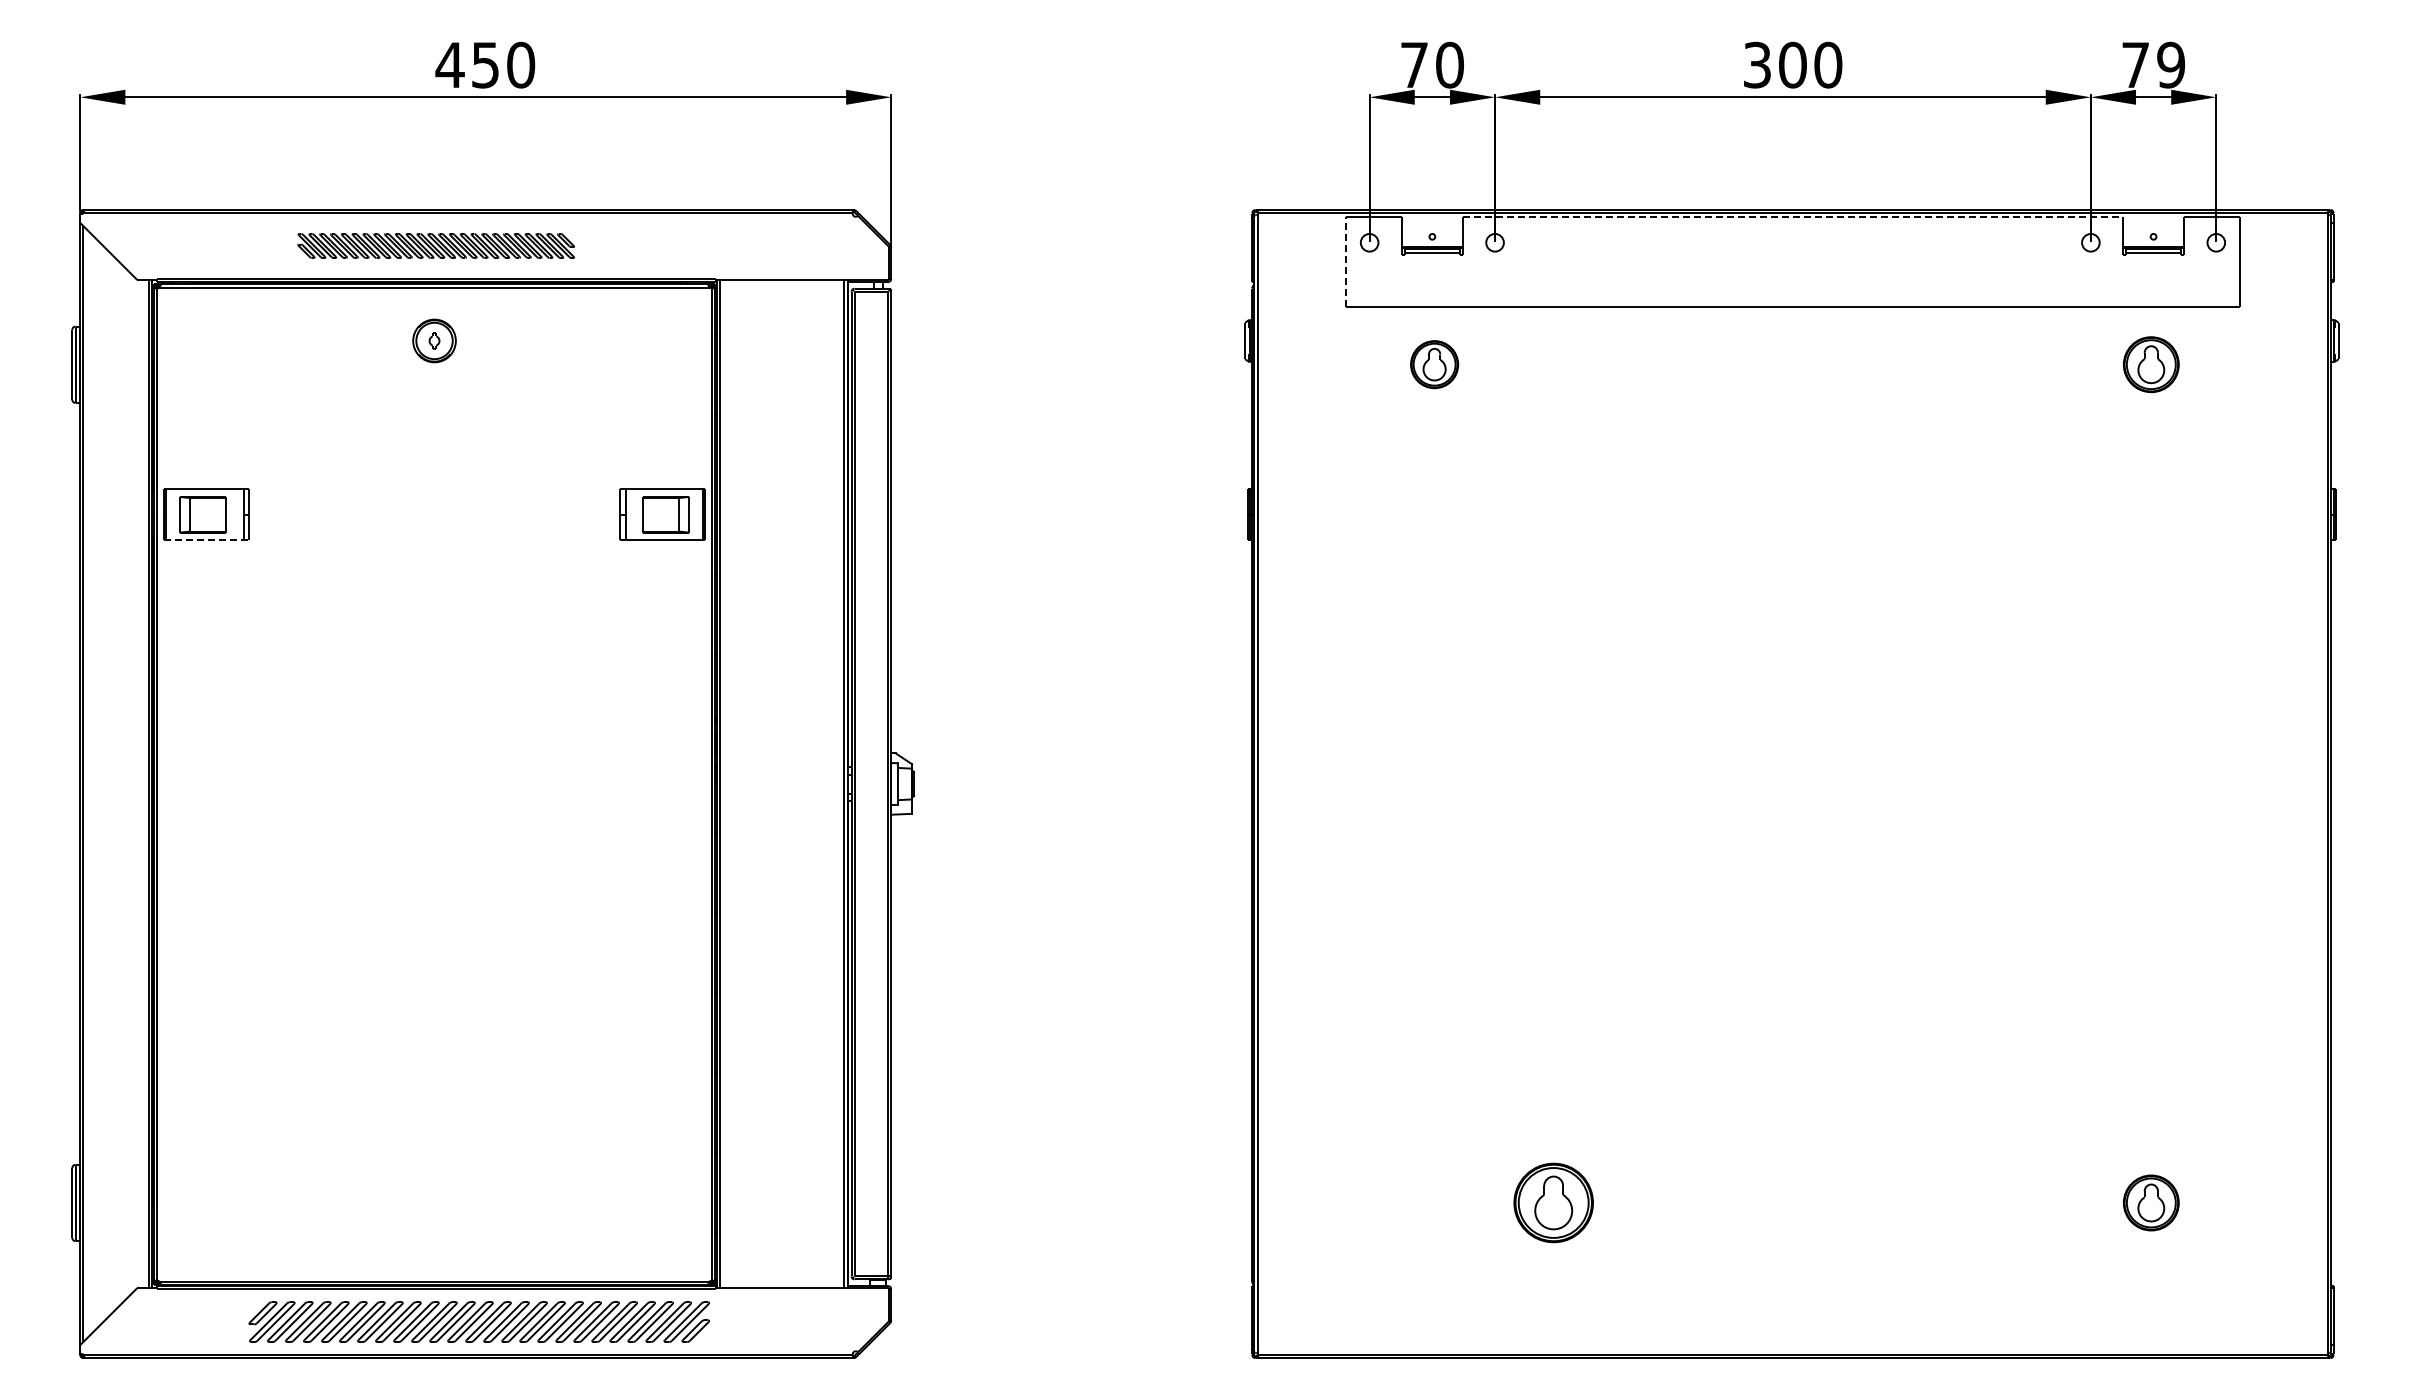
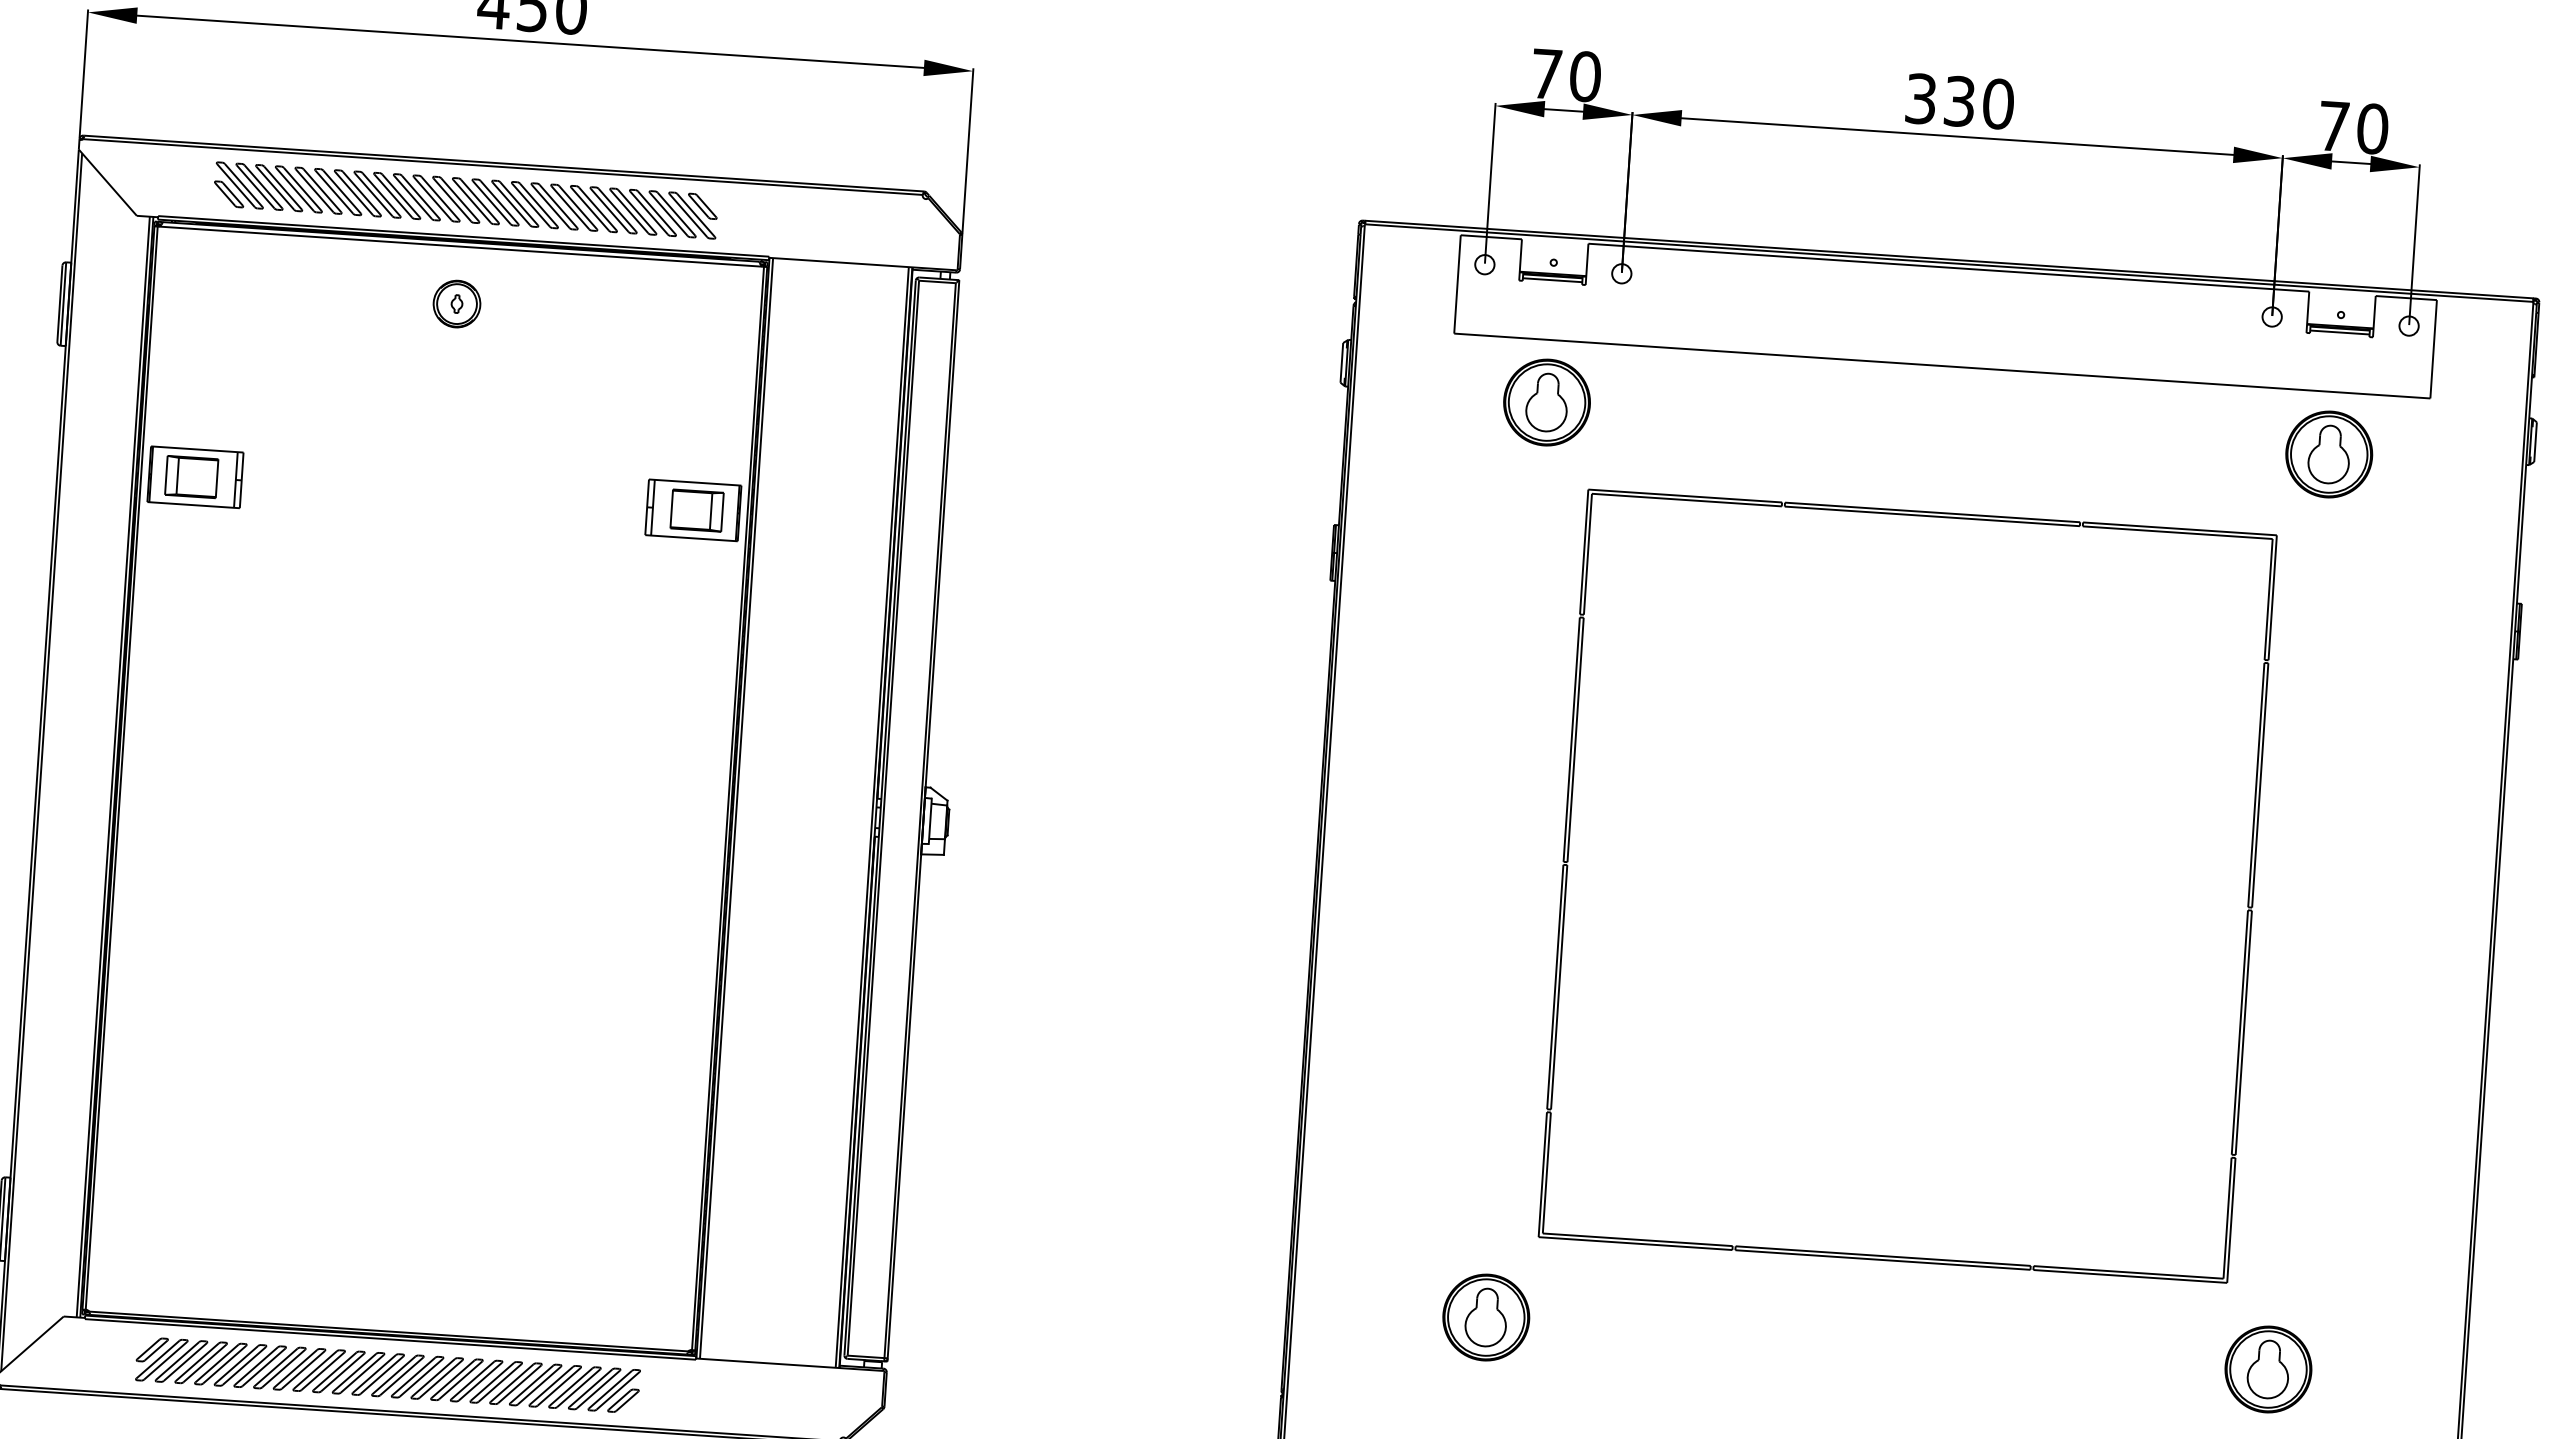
text: (1792, 64) -> (1959, 100), 300 -> 330
text: (2171, 65) -> (2373, 129), 79 -> 70
line: (1793, 217) -> (1949, 267), dashed -> solid
part: (435, 245) -> (464, 199), size x1.67
line: (1345, 261) -> (1457, 283), dashed -> solid
part: (1434, 364) -> (1546, 402), size x1.67
part: (2151, 364) -> (2329, 454), size x1.43
line: (206, 540) -> (193, 505), dashed -> solid
part: (1481, 782) -> (1567, 861), added
part: (1553, 1202) -> (1486, 1317), moved
part: (2151, 1202) -> (2268, 1369), size x1.43
part: (478, 1321) -> (386, 1374), moved

